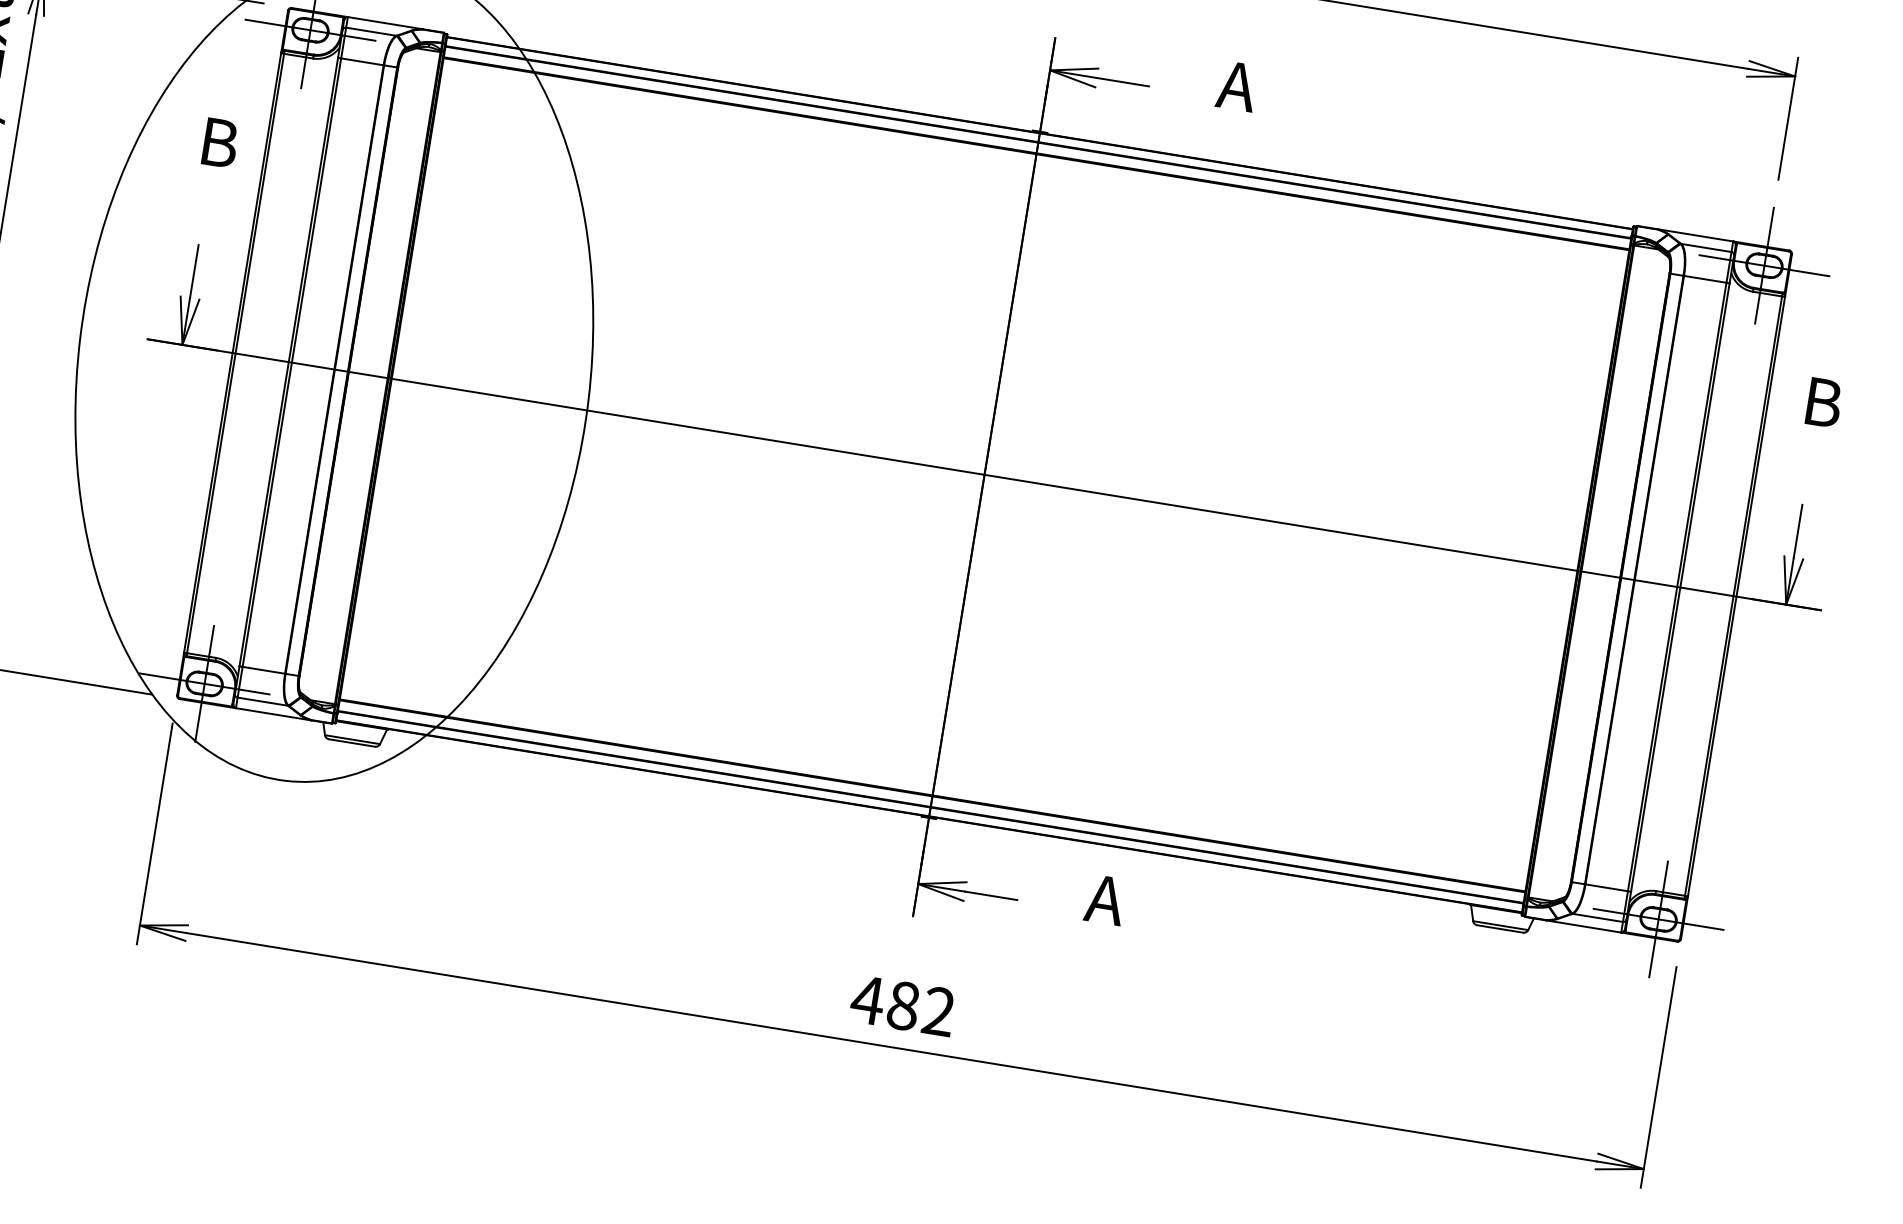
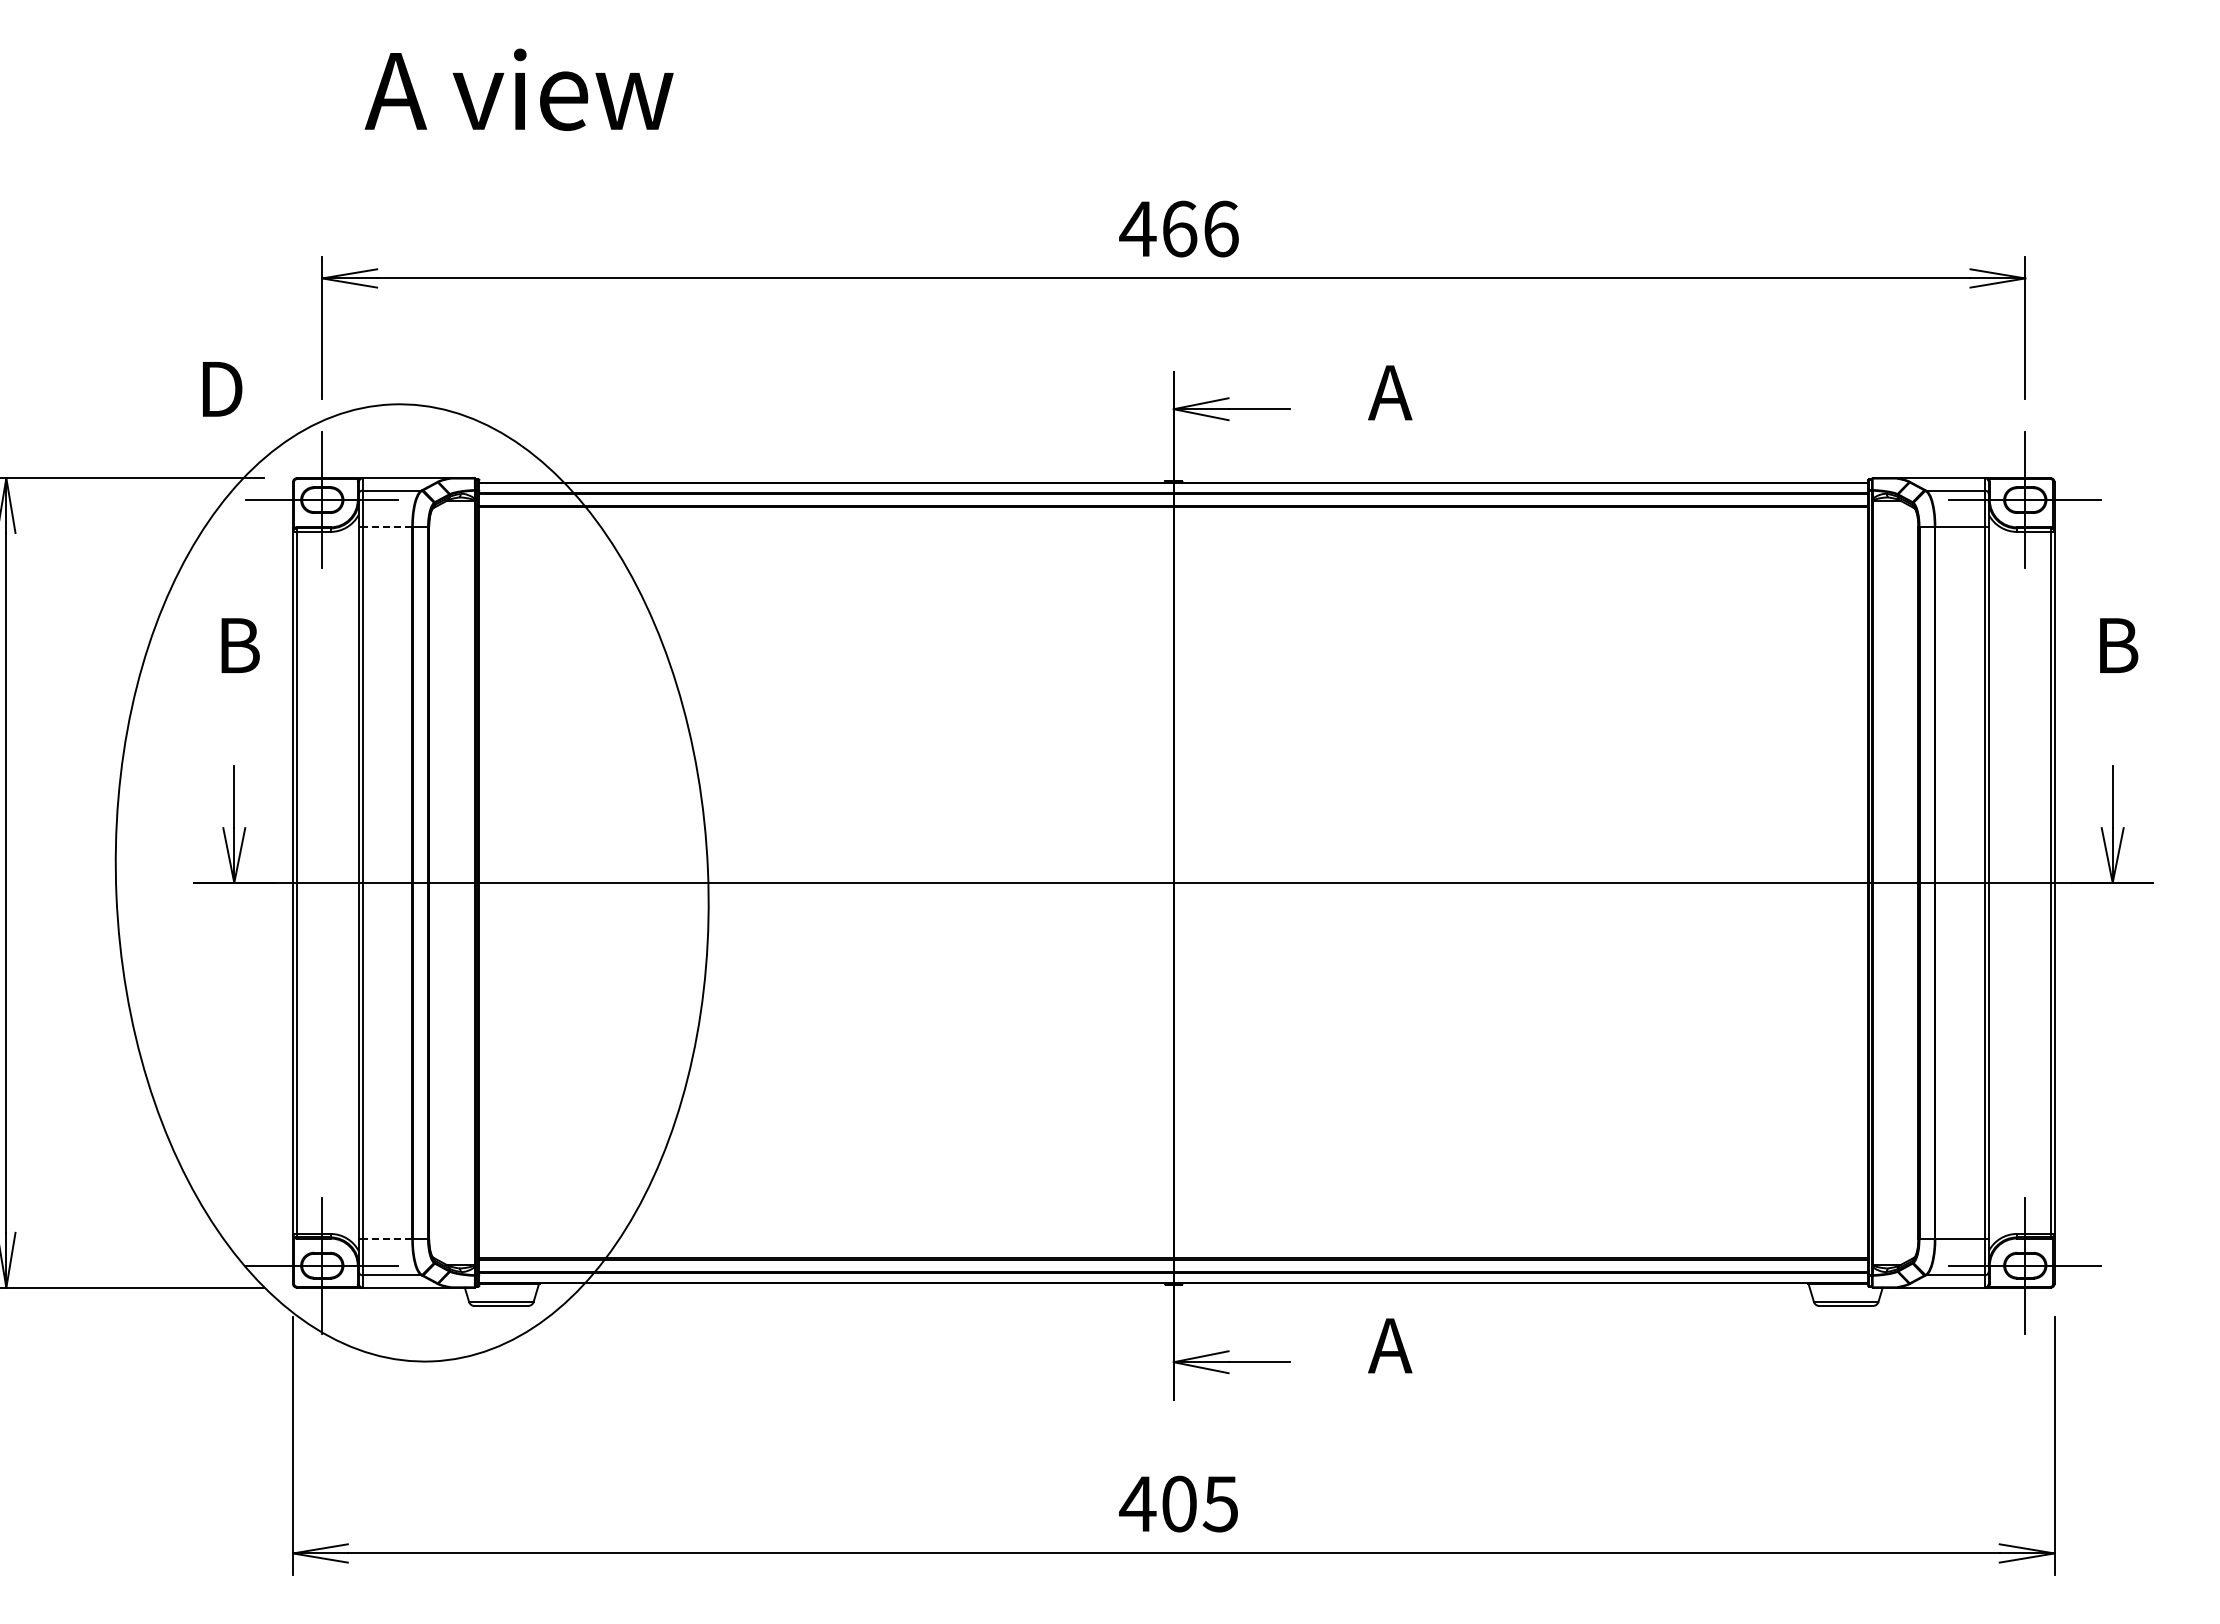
line: (362, 61) -> (387, 526), solid -> dashed
line: (263, 670) -> (387, 1239), solid -> dashed
text: (921, 1008) -> (1200, 1503), 482 -> 405

